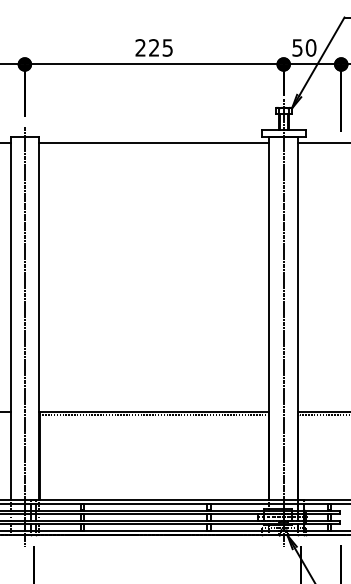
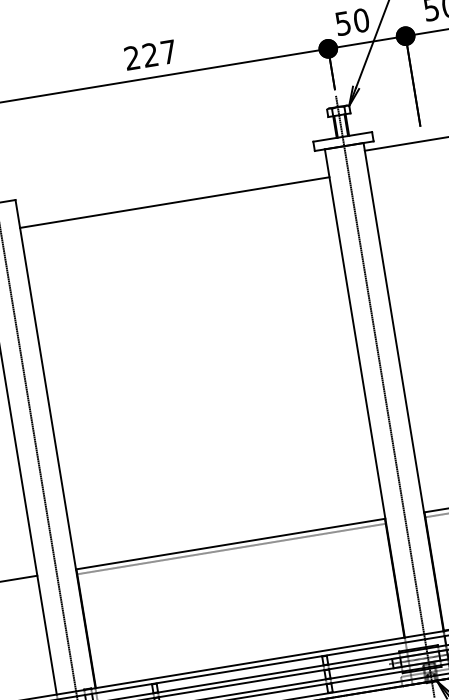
text: (167, 47) -> (168, 51), 225 -> 227
line: (154, 142) -> (175, 202), moved

